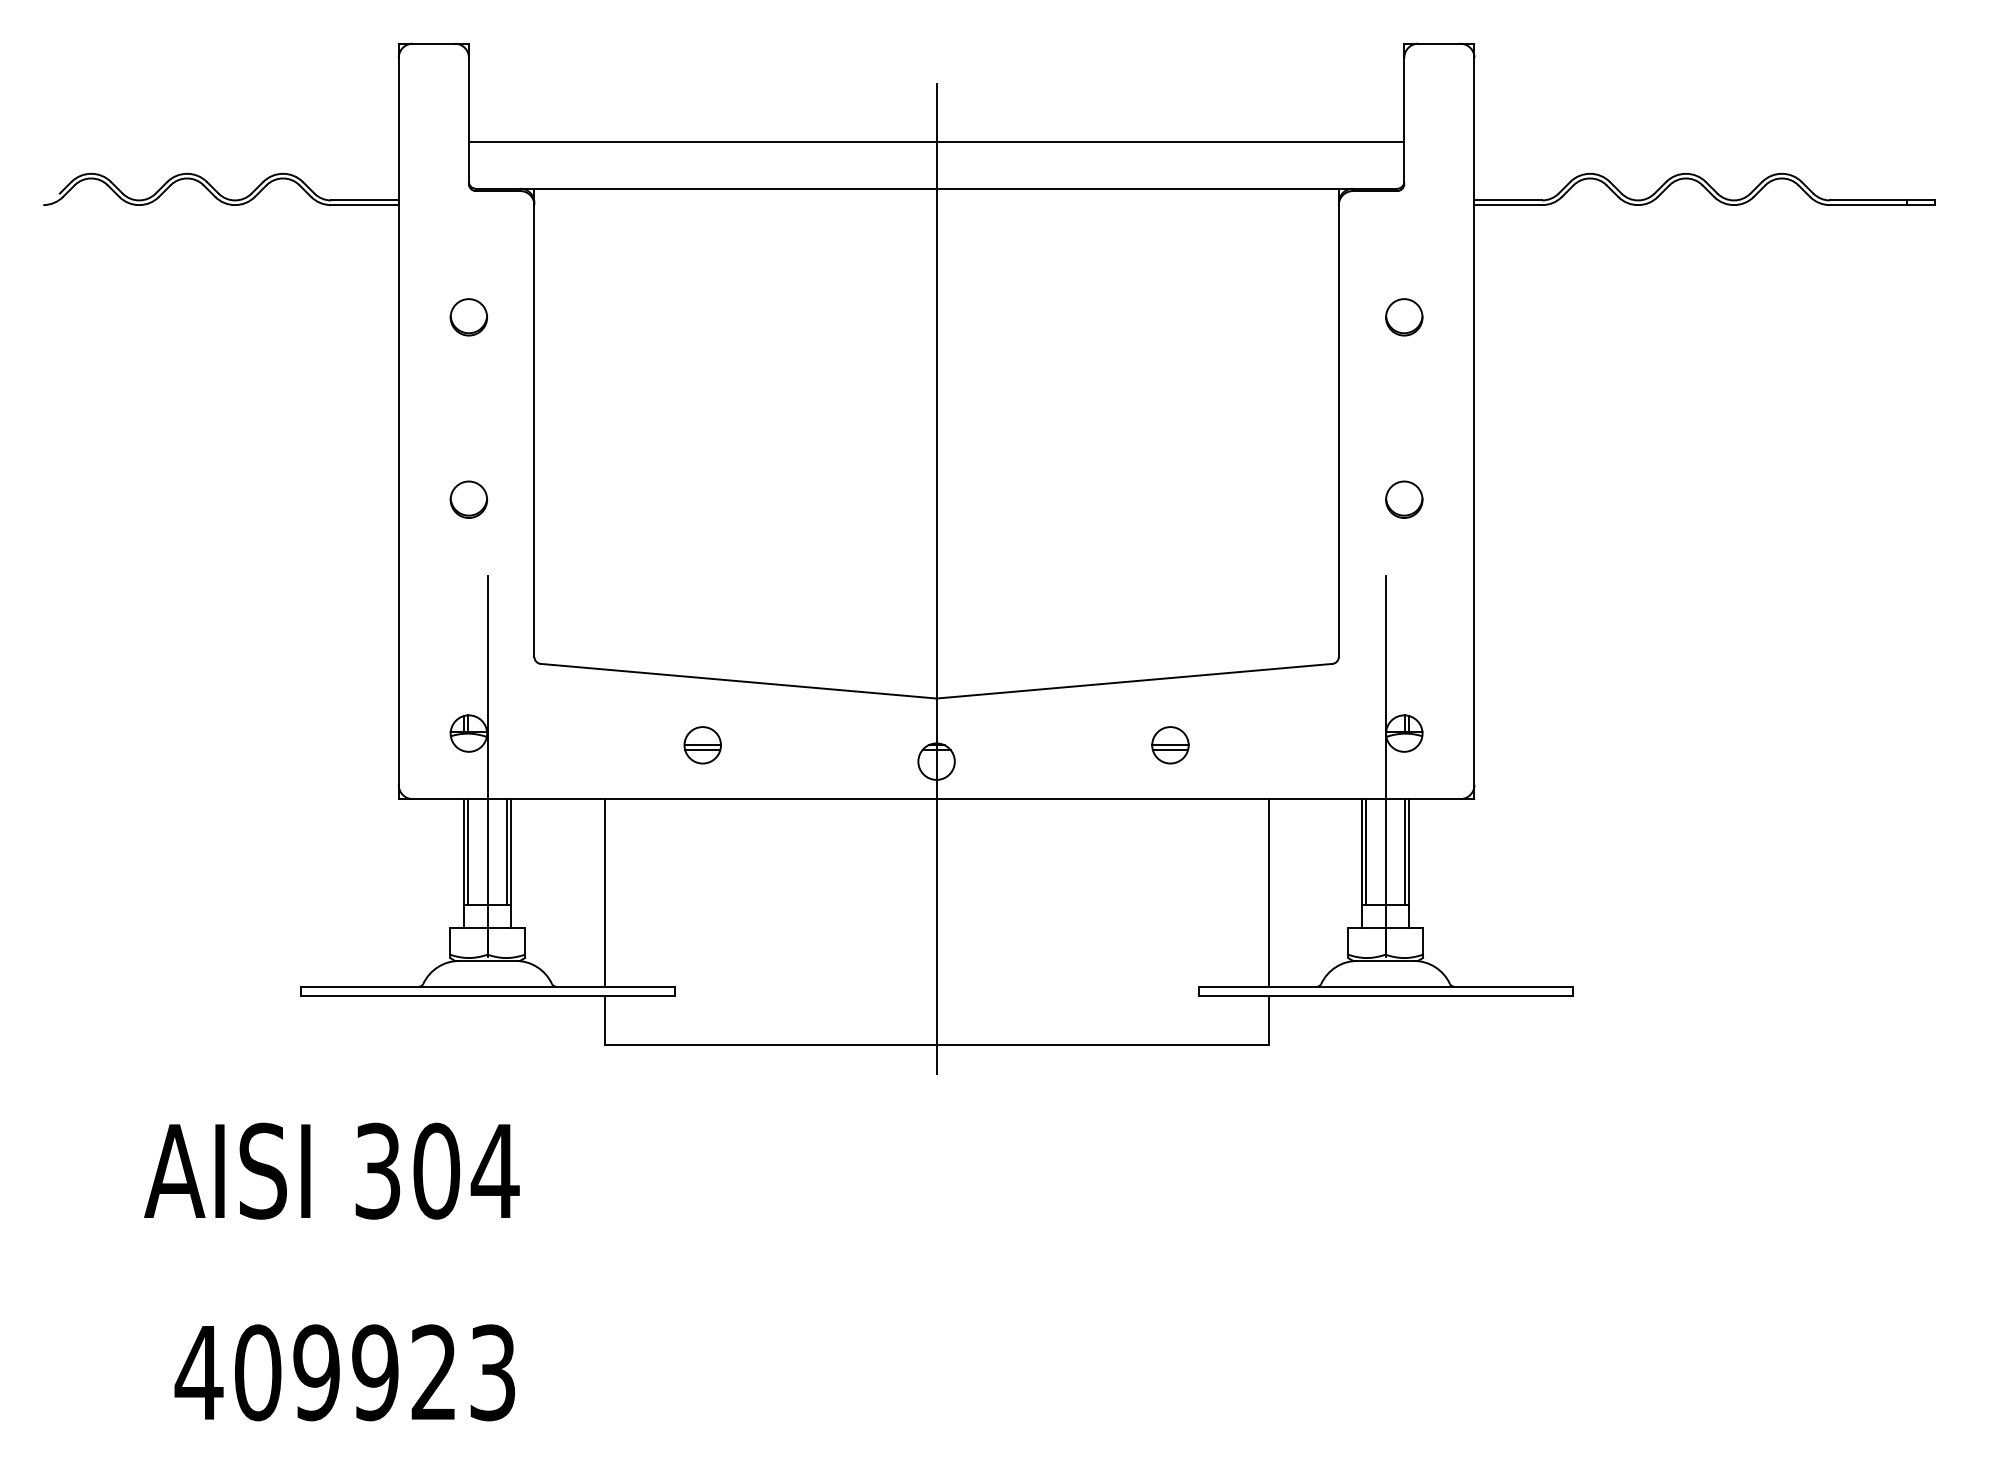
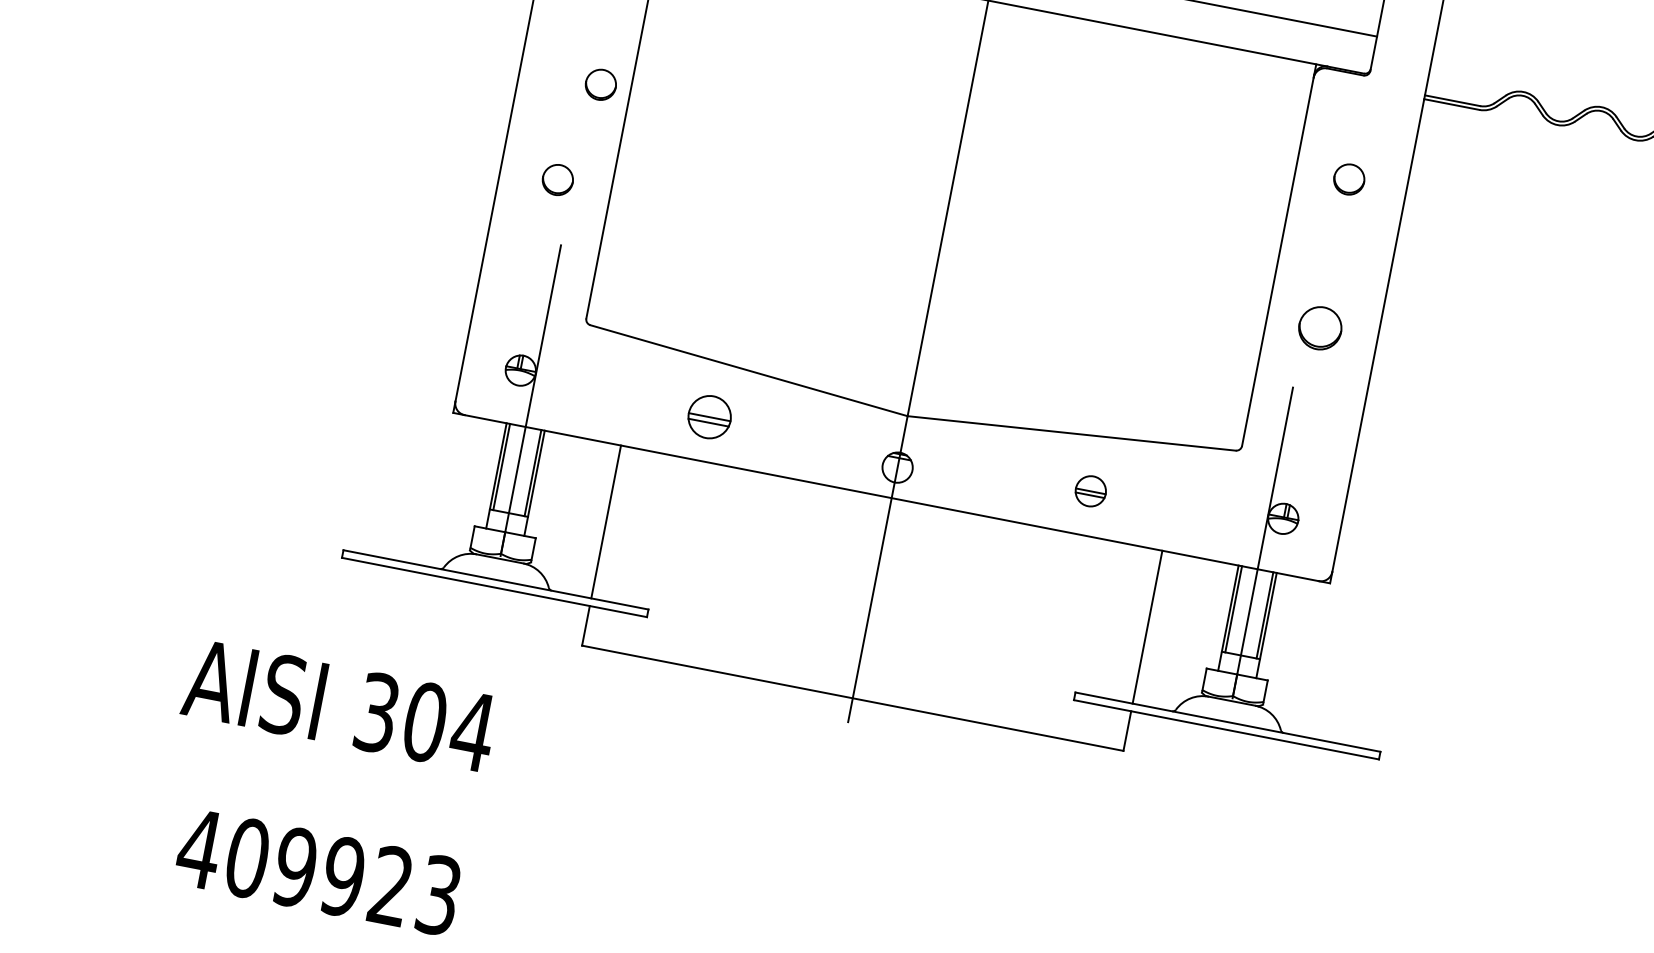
part: (468, 317) -> (600, 84), moved
part: (1404, 499) -> (1320, 328), size x1.4
part: (702, 745) -> (709, 417), size x1.4

